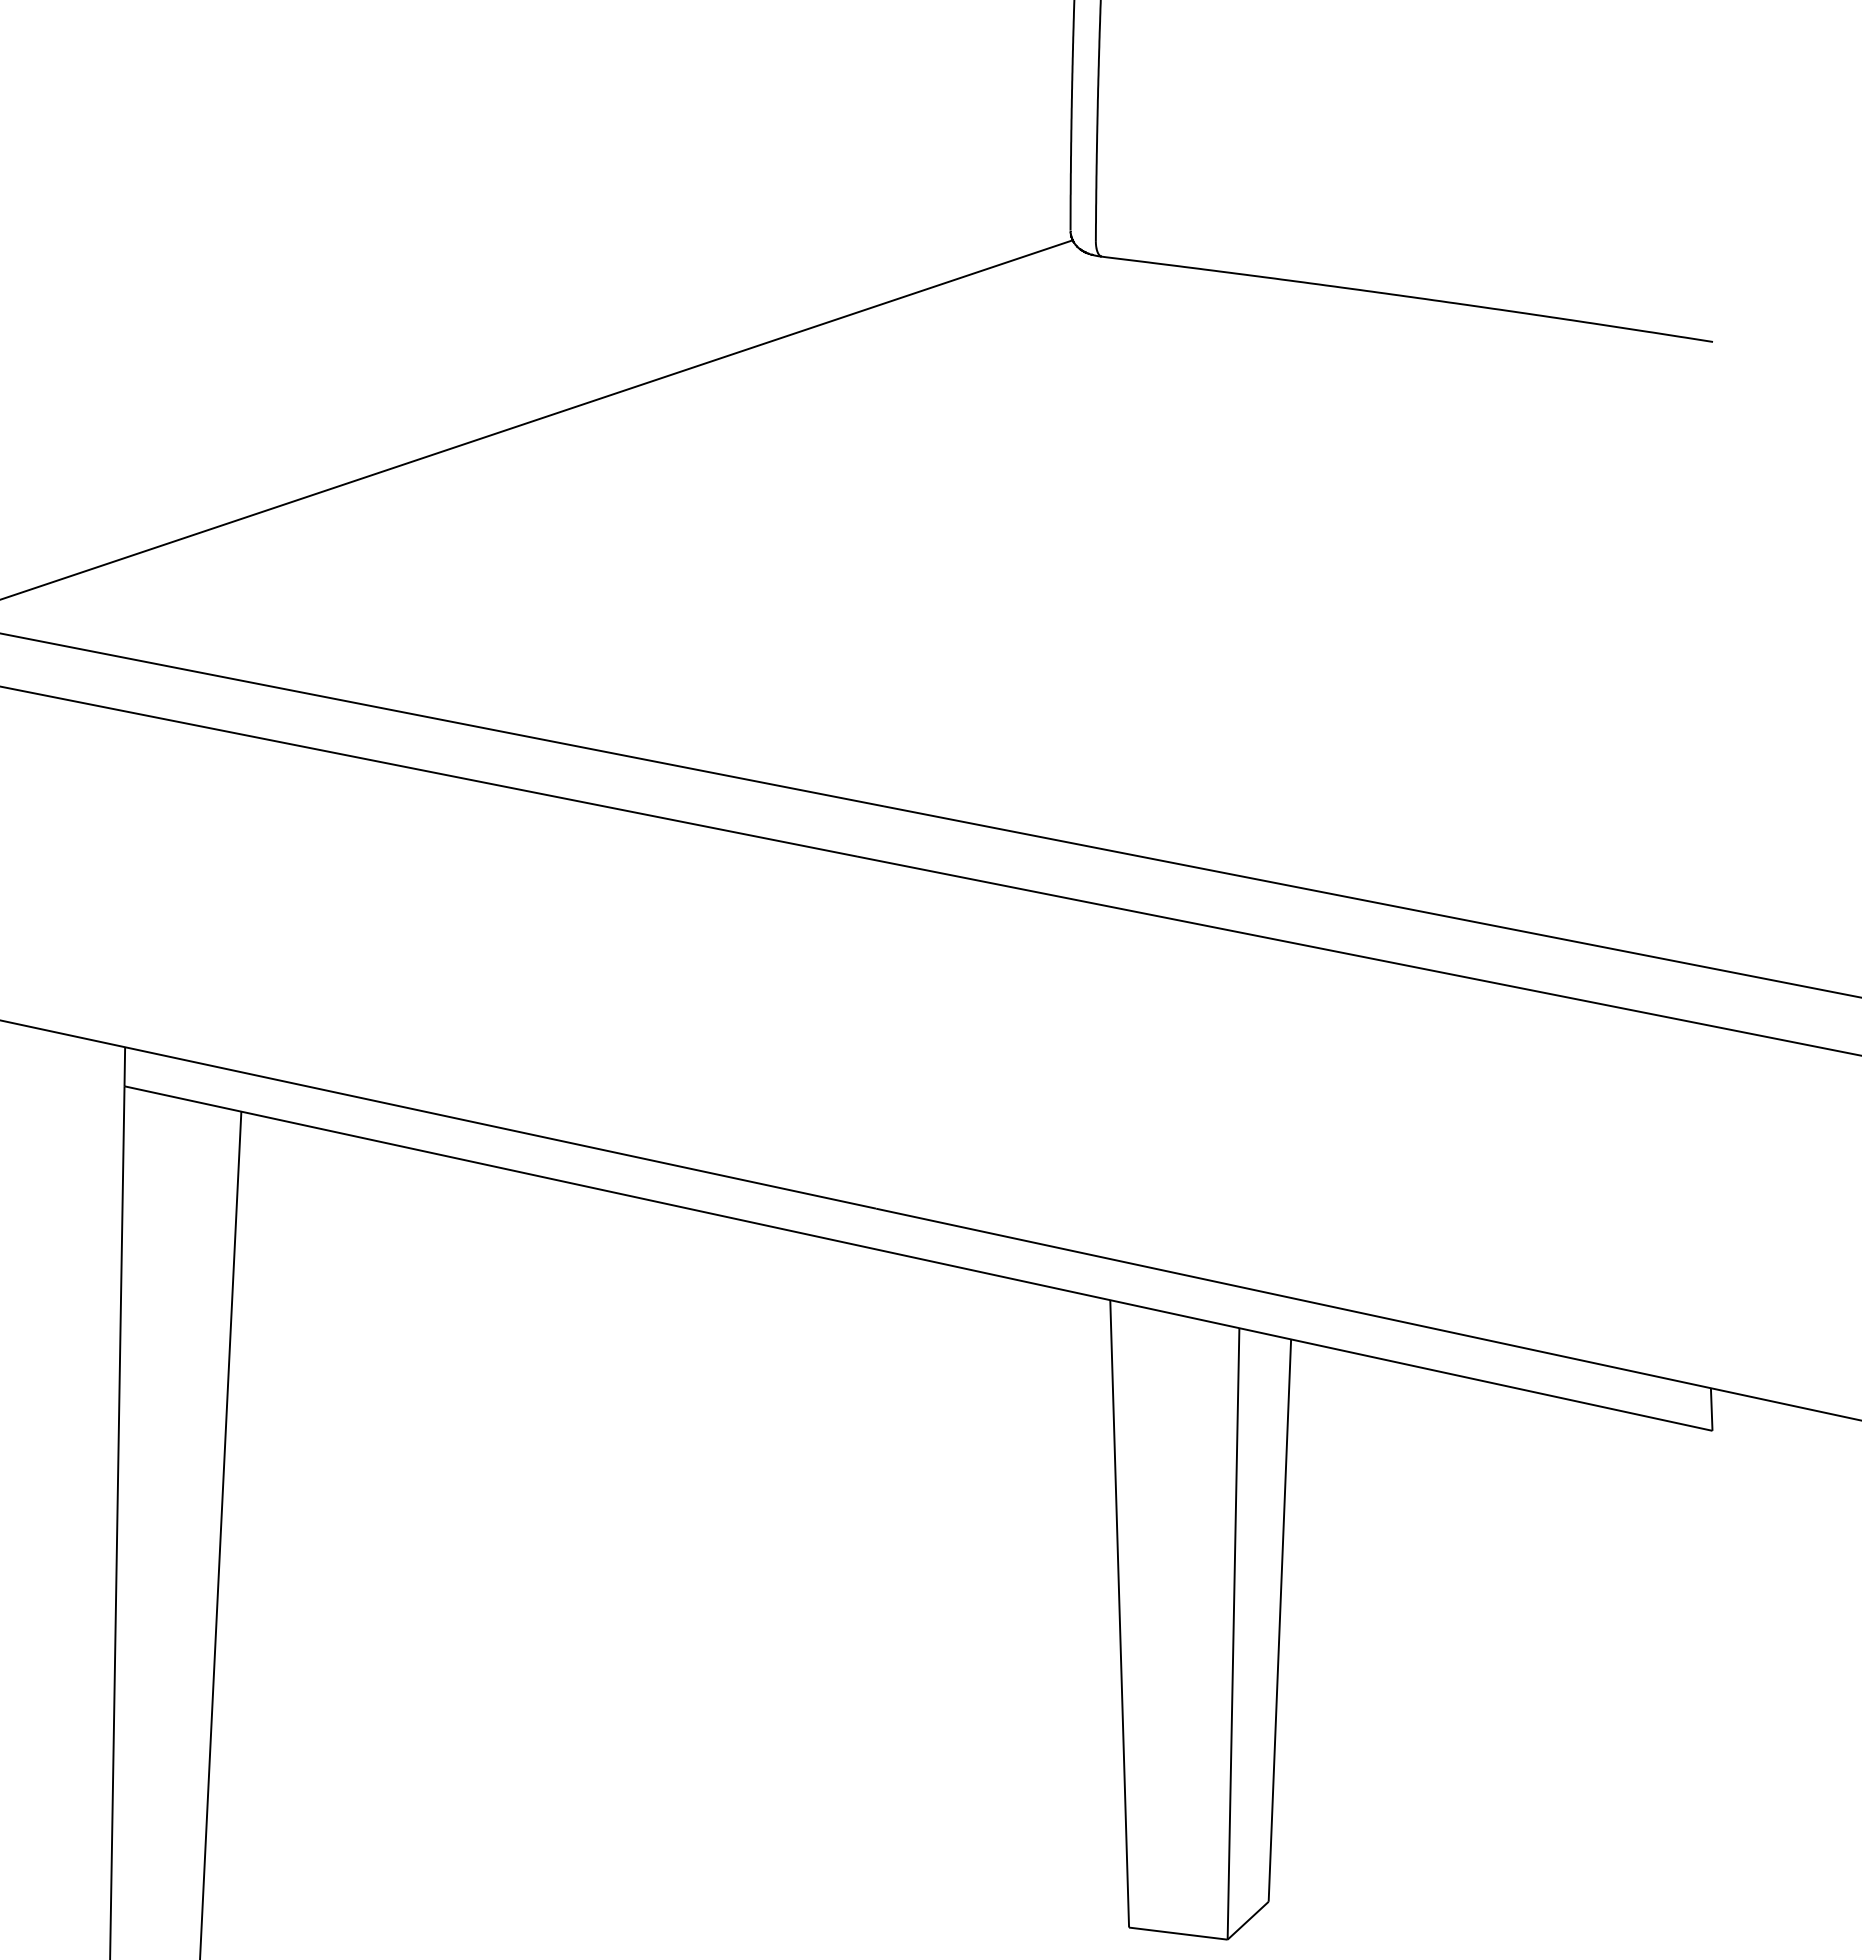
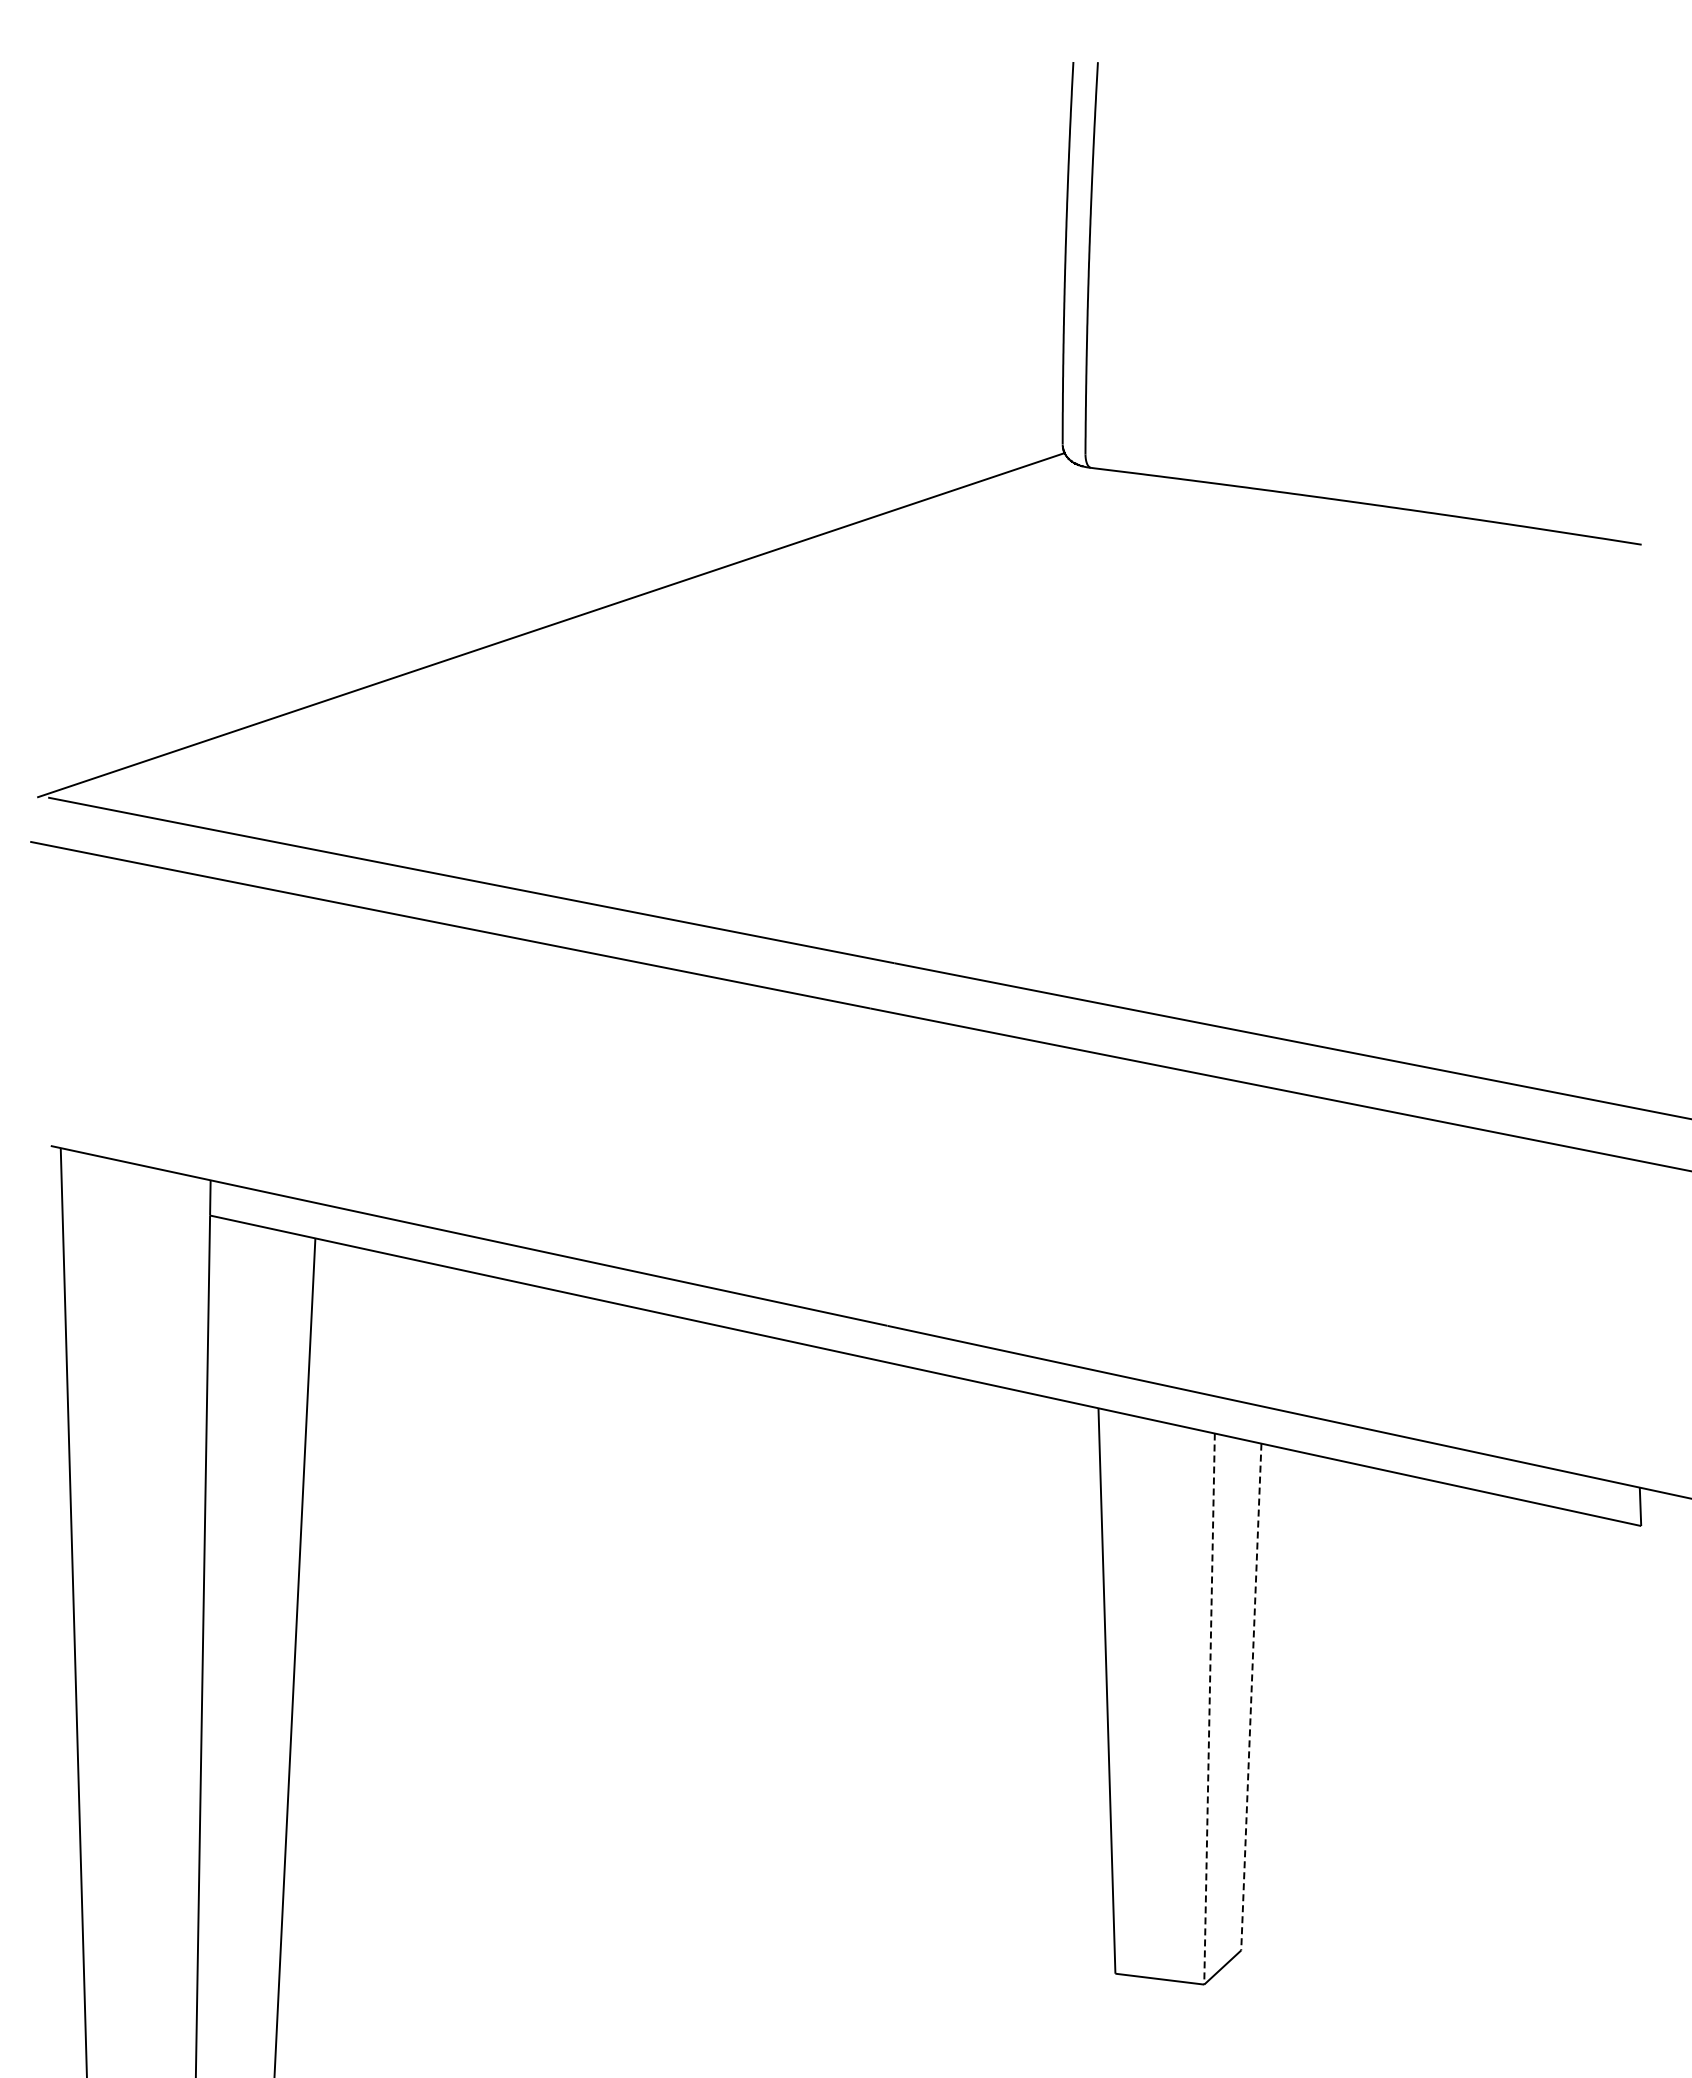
line: (1280, 1621) -> (1251, 1697), solid -> dashed
line: (1233, 1634) -> (1209, 1709), solid -> dashed

